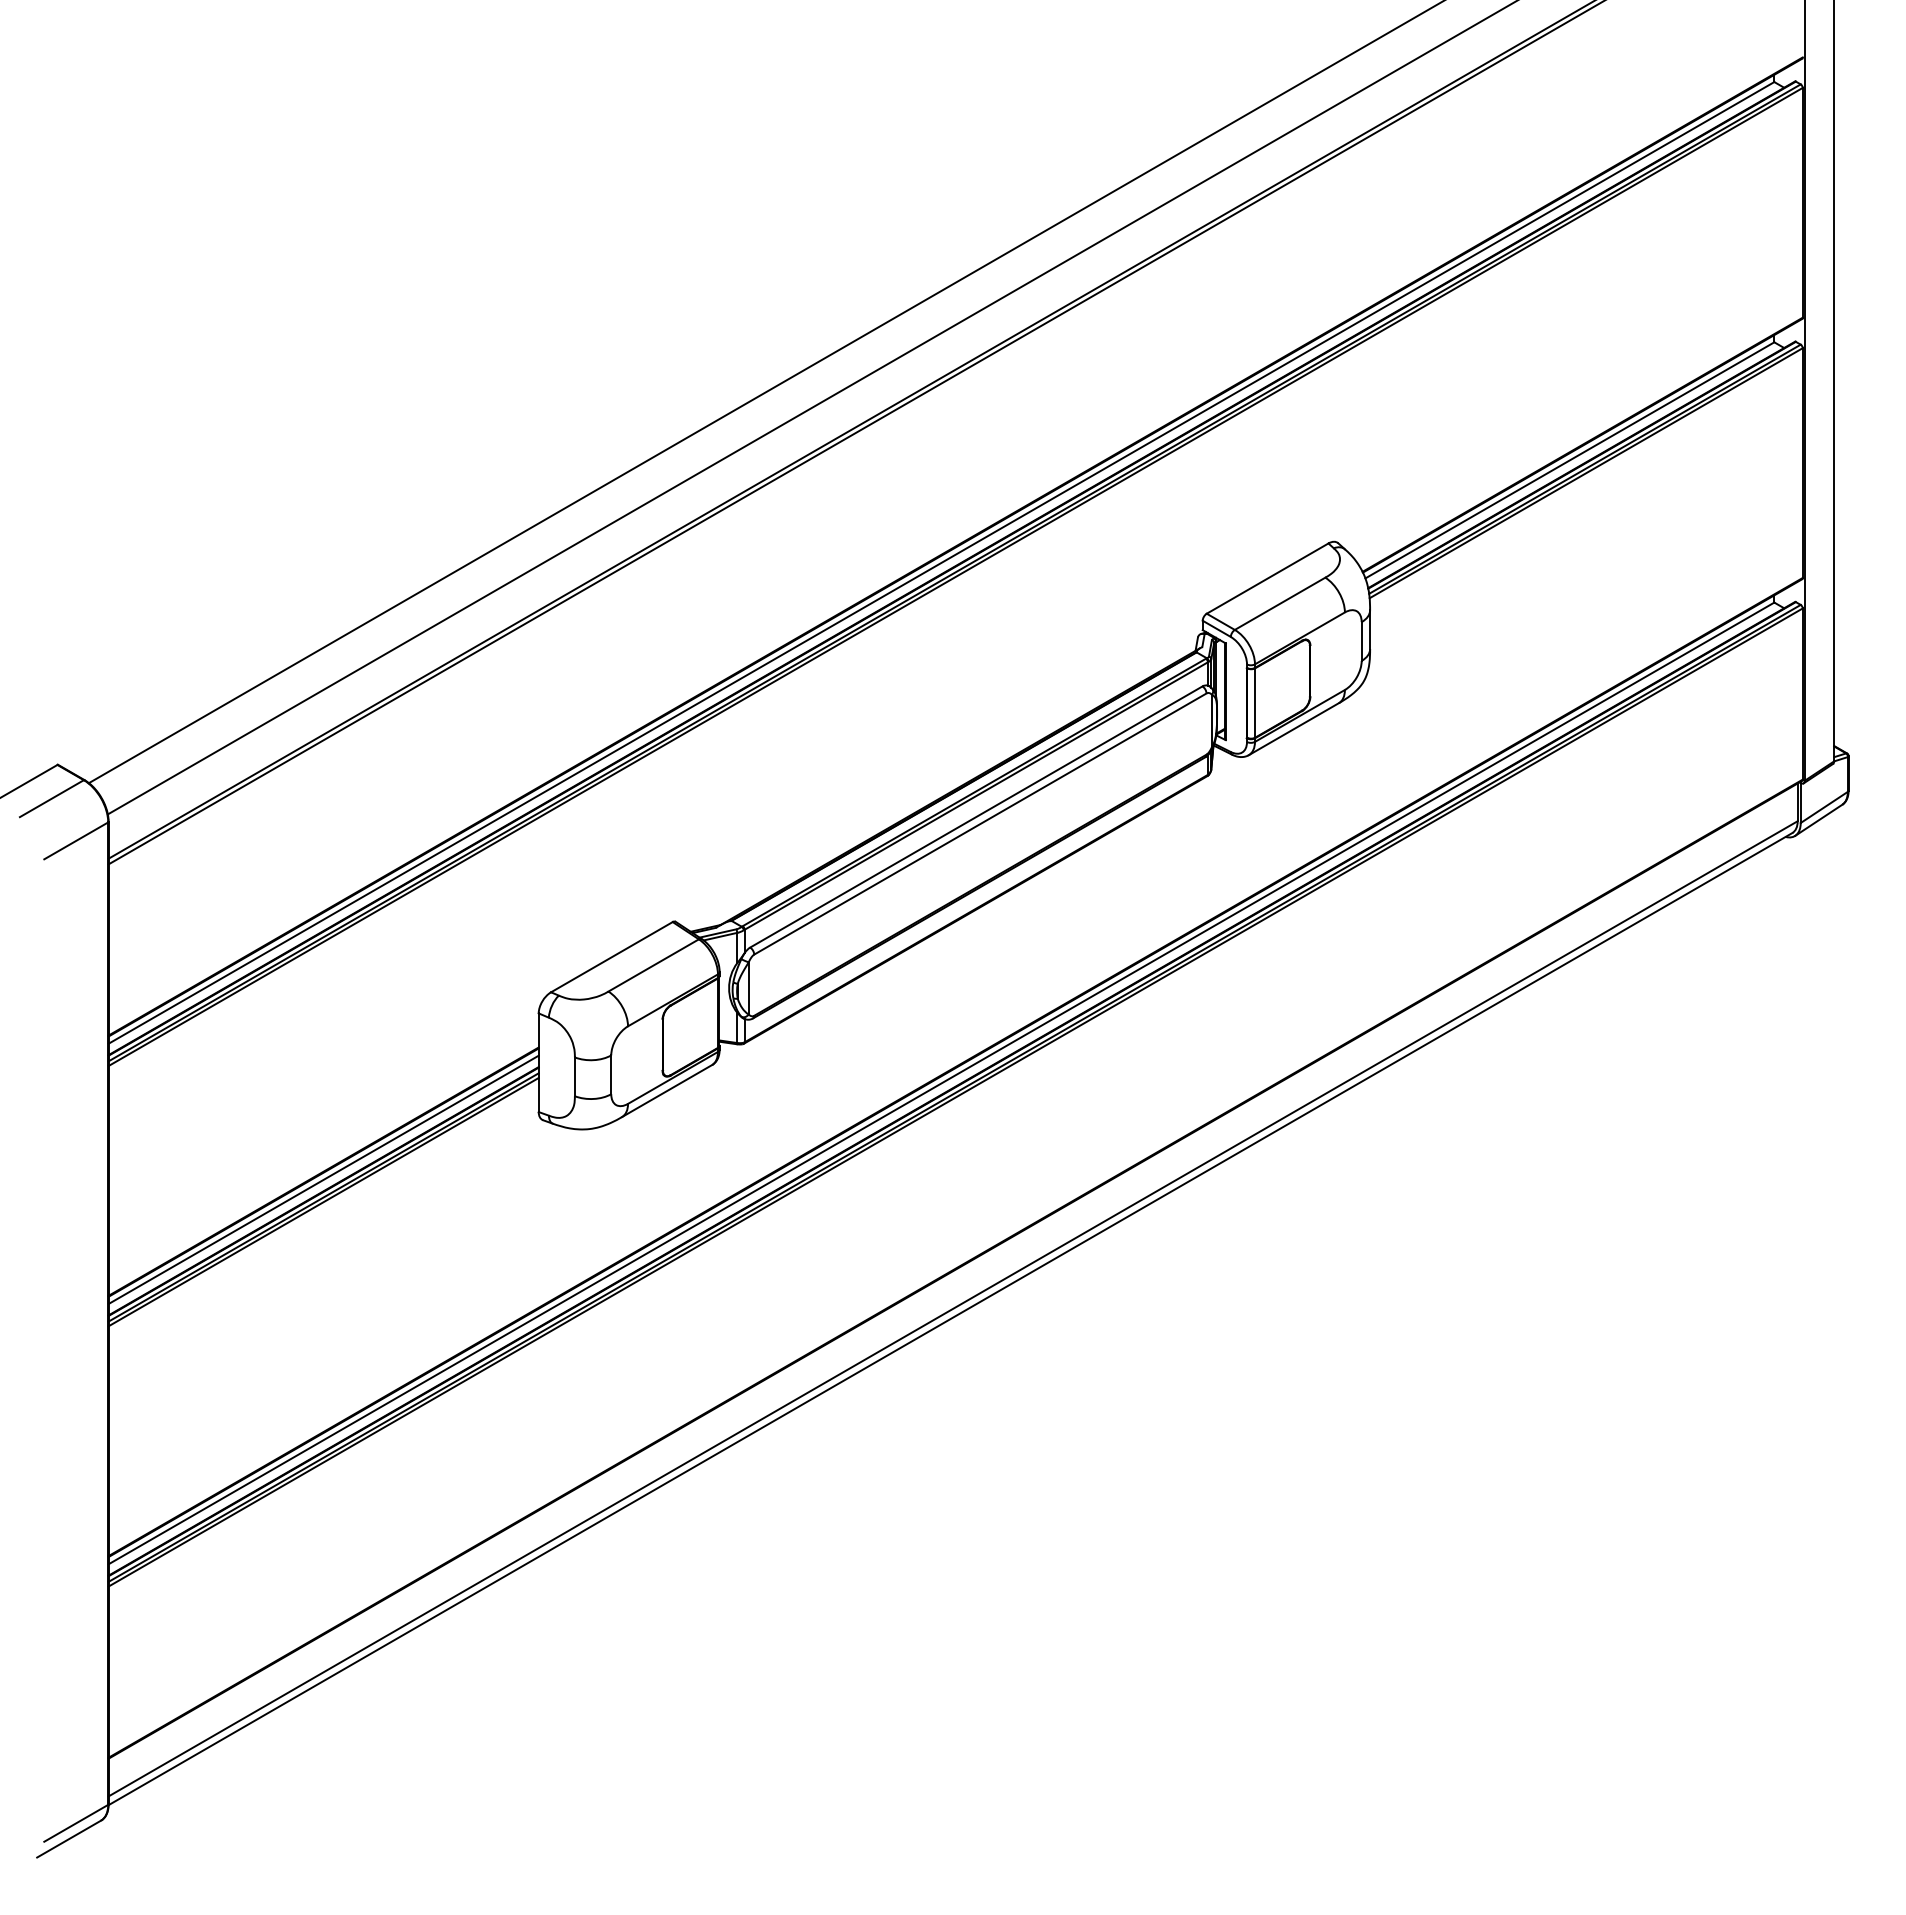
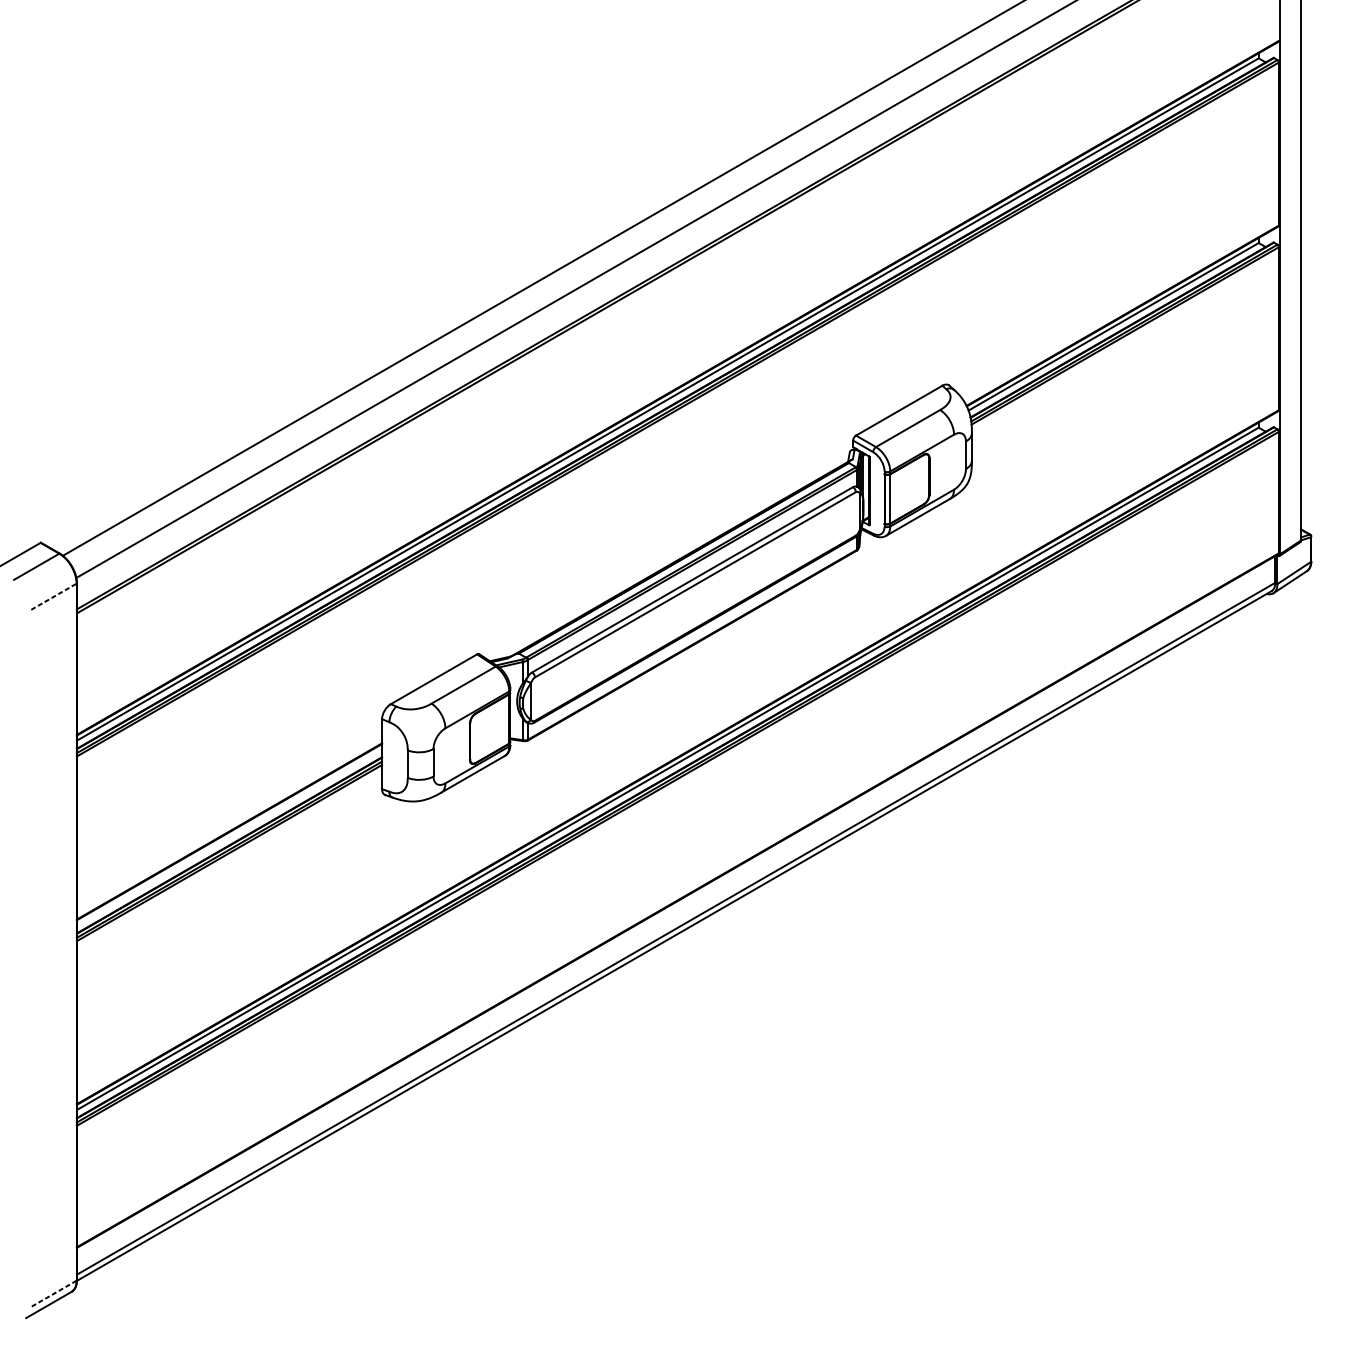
line: (76, 840) -> (54, 596), solid -> dashed
line: (323, 1179) -> (229, 837), removed
line: (76, 1823) -> (54, 1293), solid -> dashed

